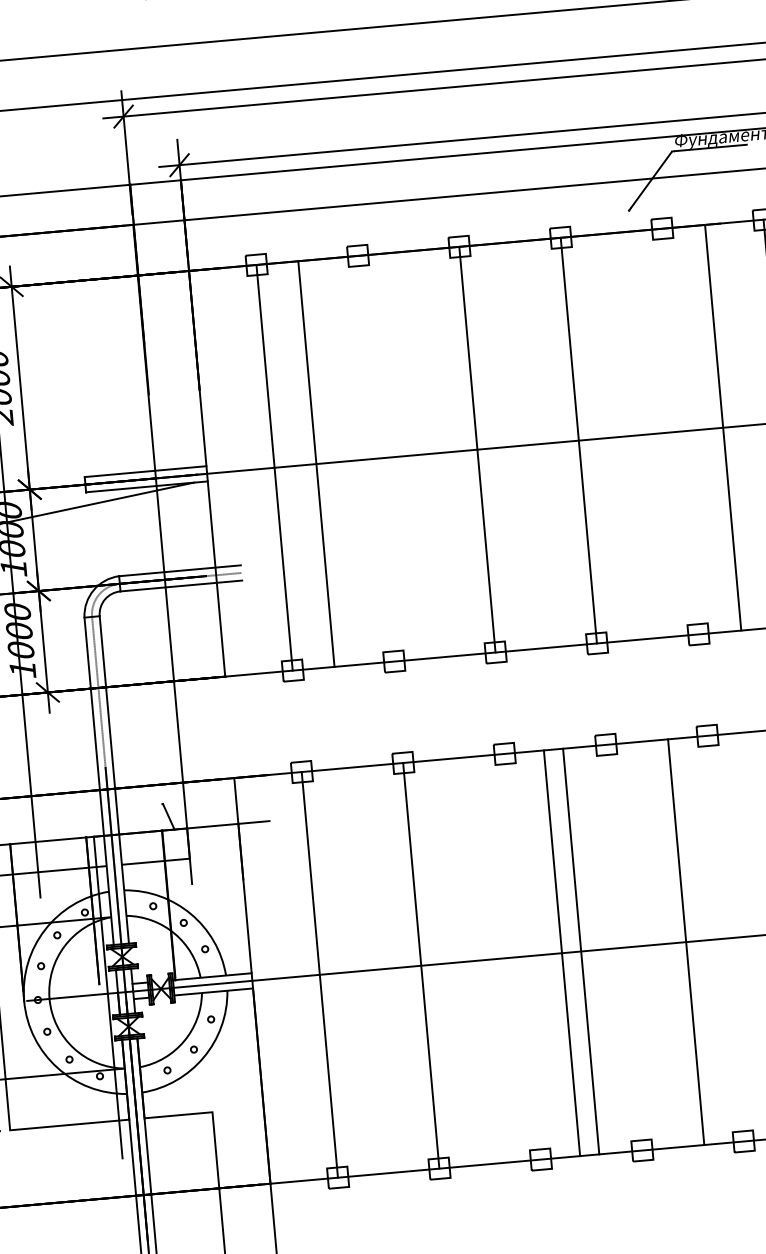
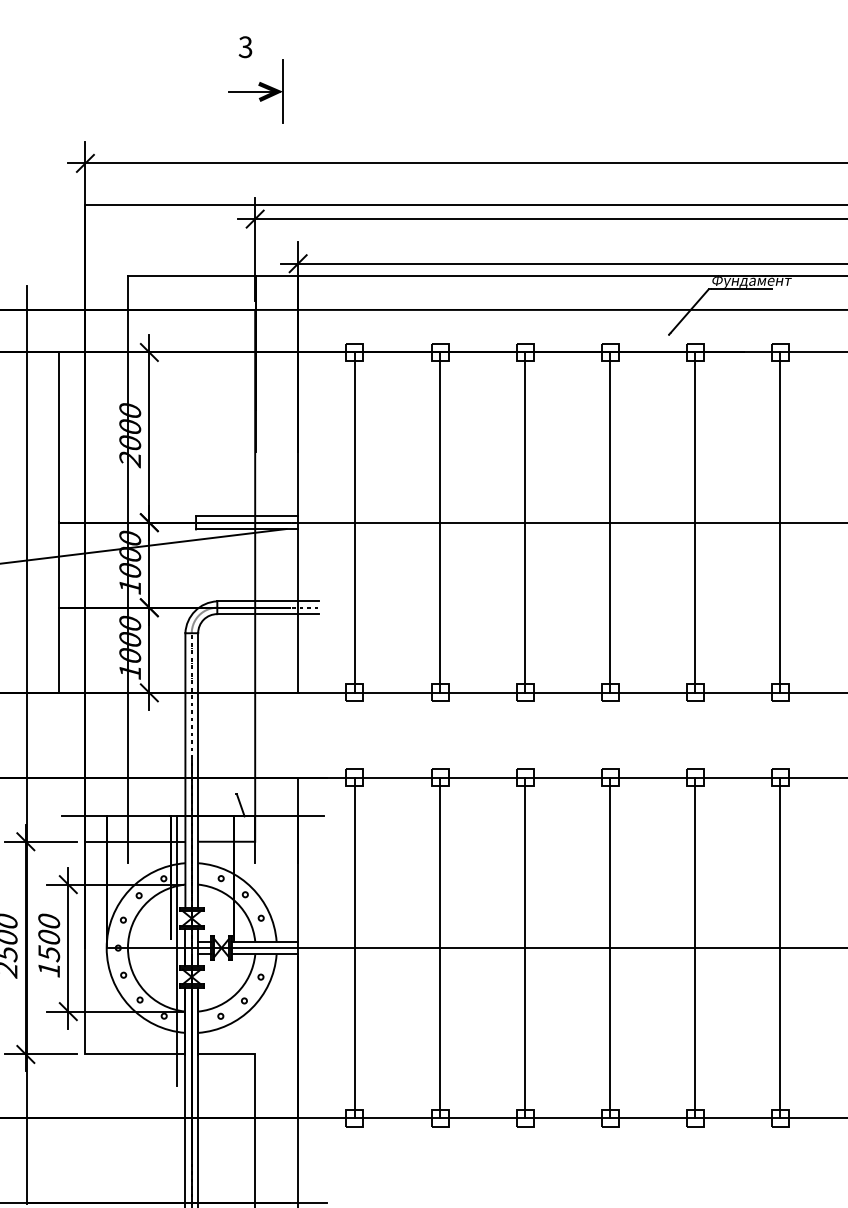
line: (723, 427) -> (695, 522), moved
line: (315, 463) -> (439, 522), moved
line: (686, 941) -> (695, 947), moved
line: (581, 950) -> (610, 947), moved
line: (561, 952) -> (524, 947), moved

